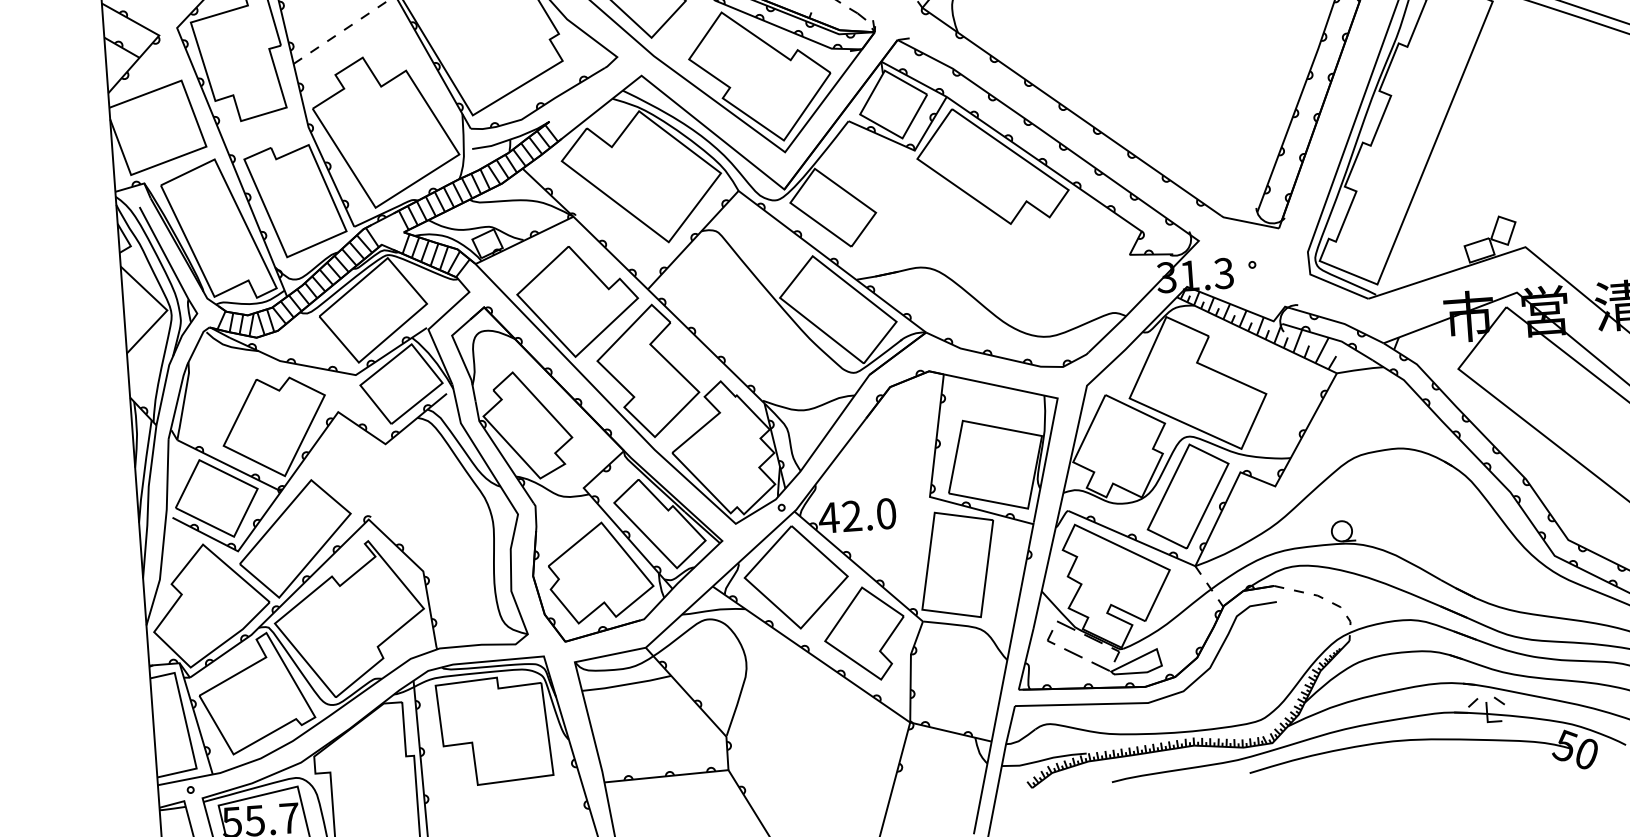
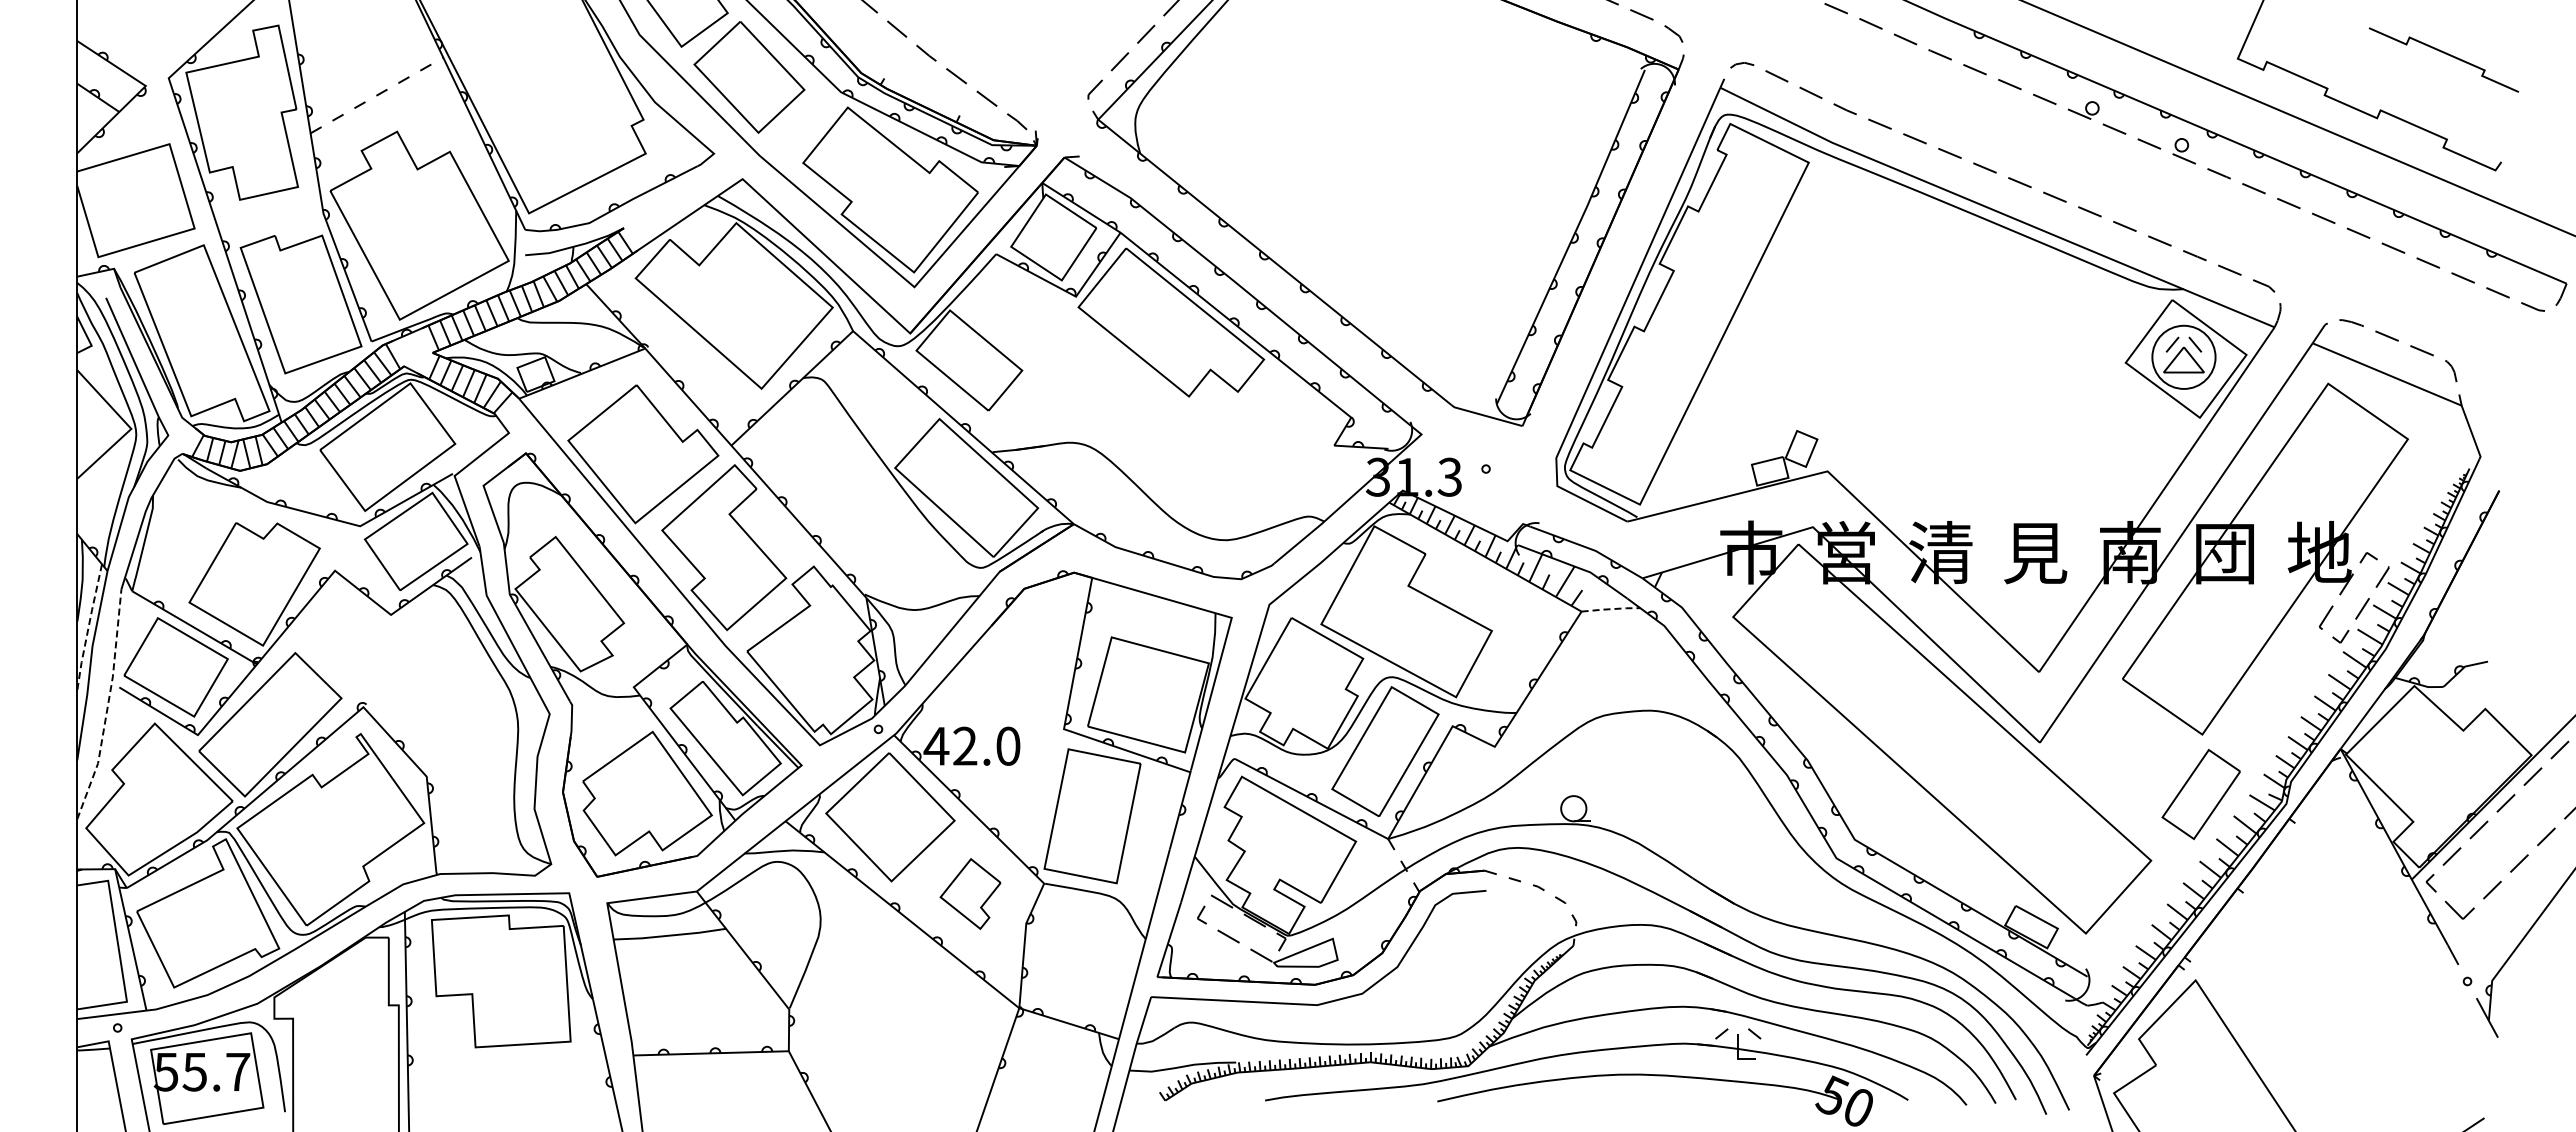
line: (1359, 370) -> (1610, 609), solid -> dashed
line: (144, 471) -> (88, 627), solid -> dashed
line: (164, 532) -> (107, 705), solid -> dashed
part: (864, 633) -> (970, 893), size x0.6

